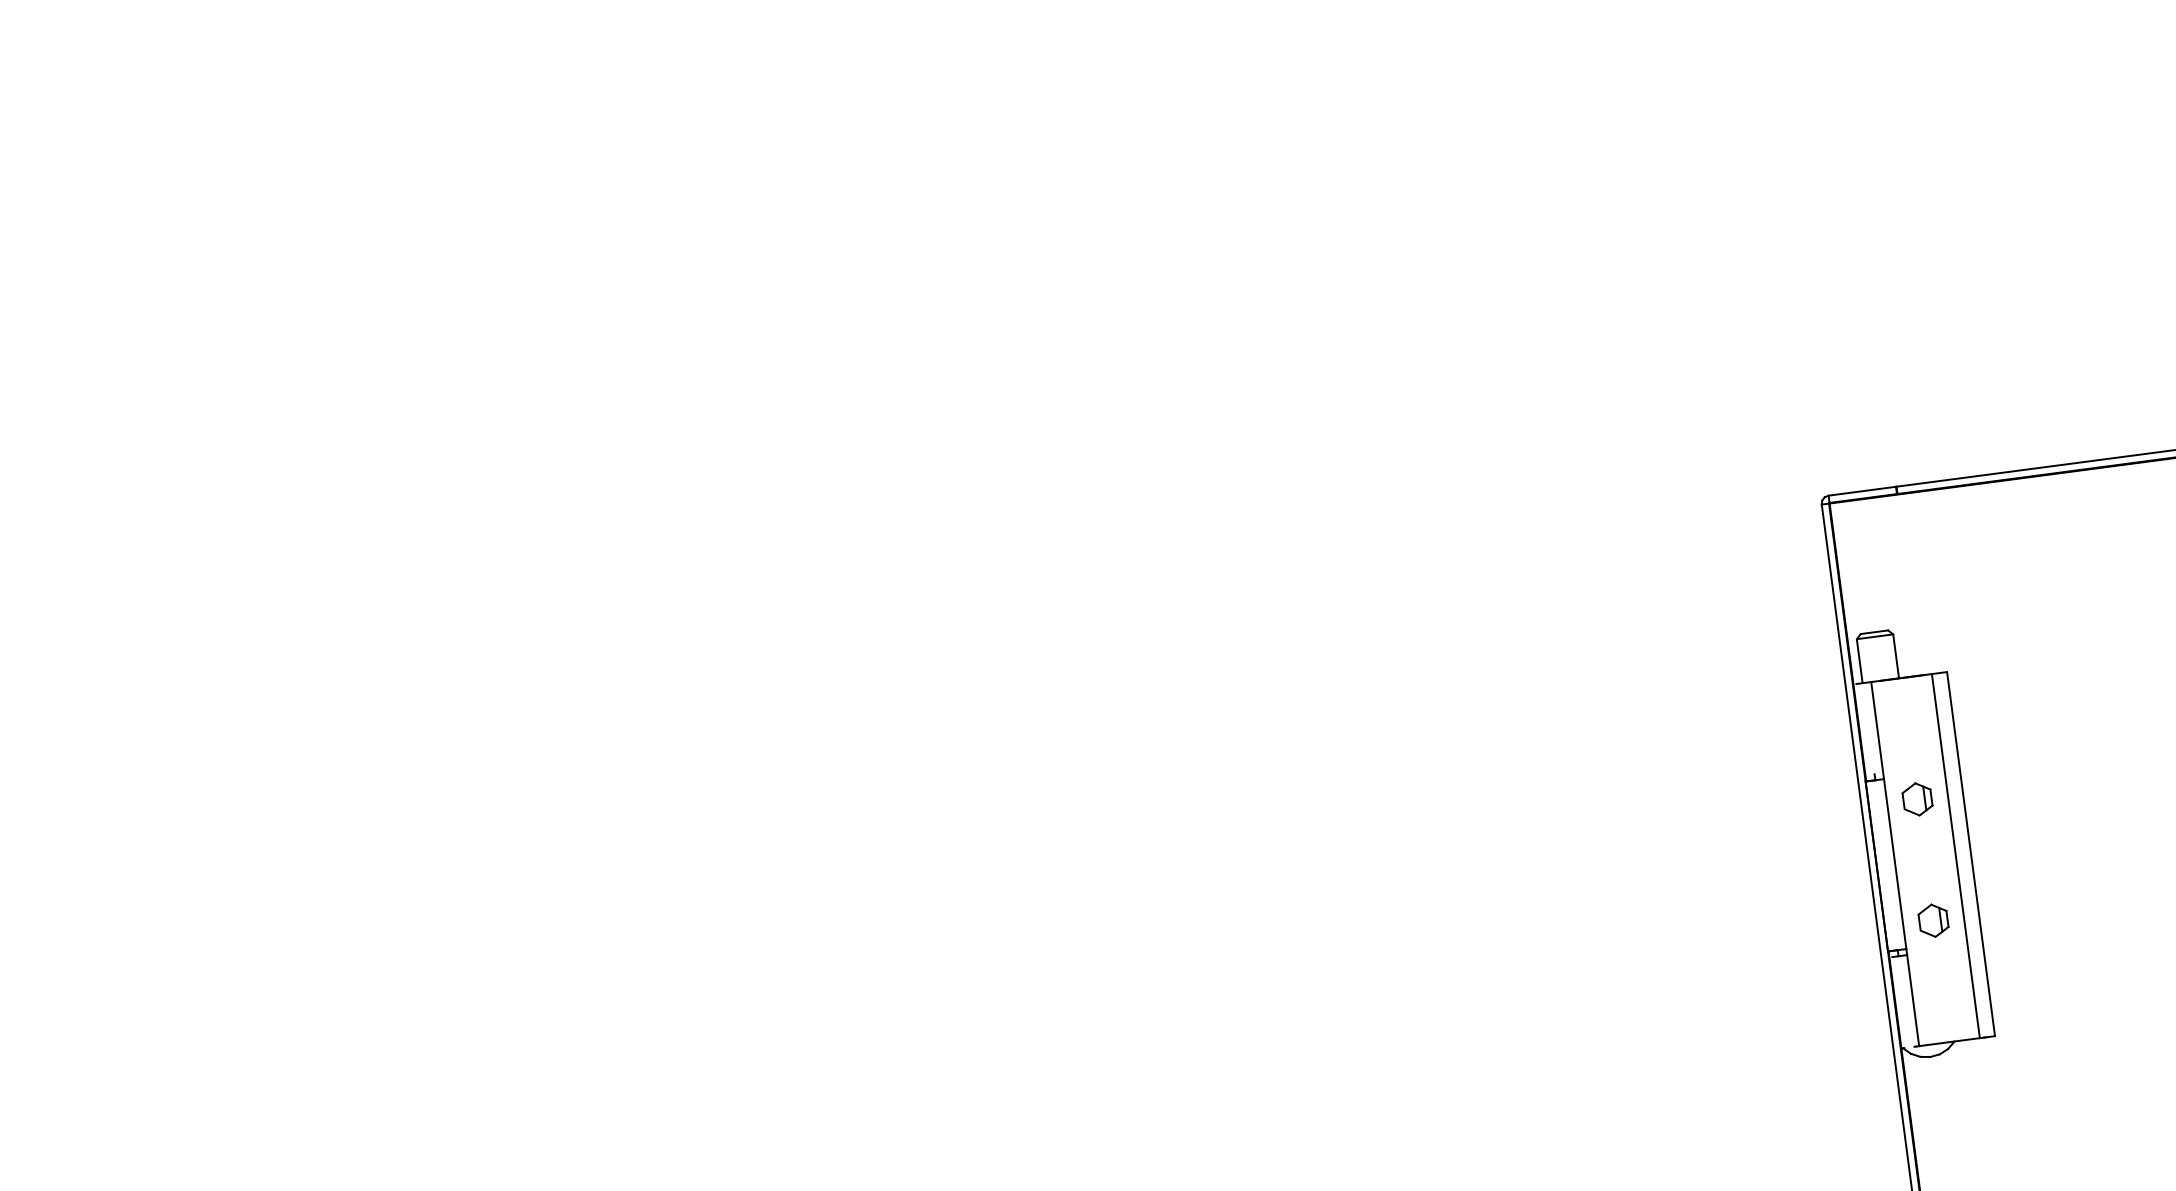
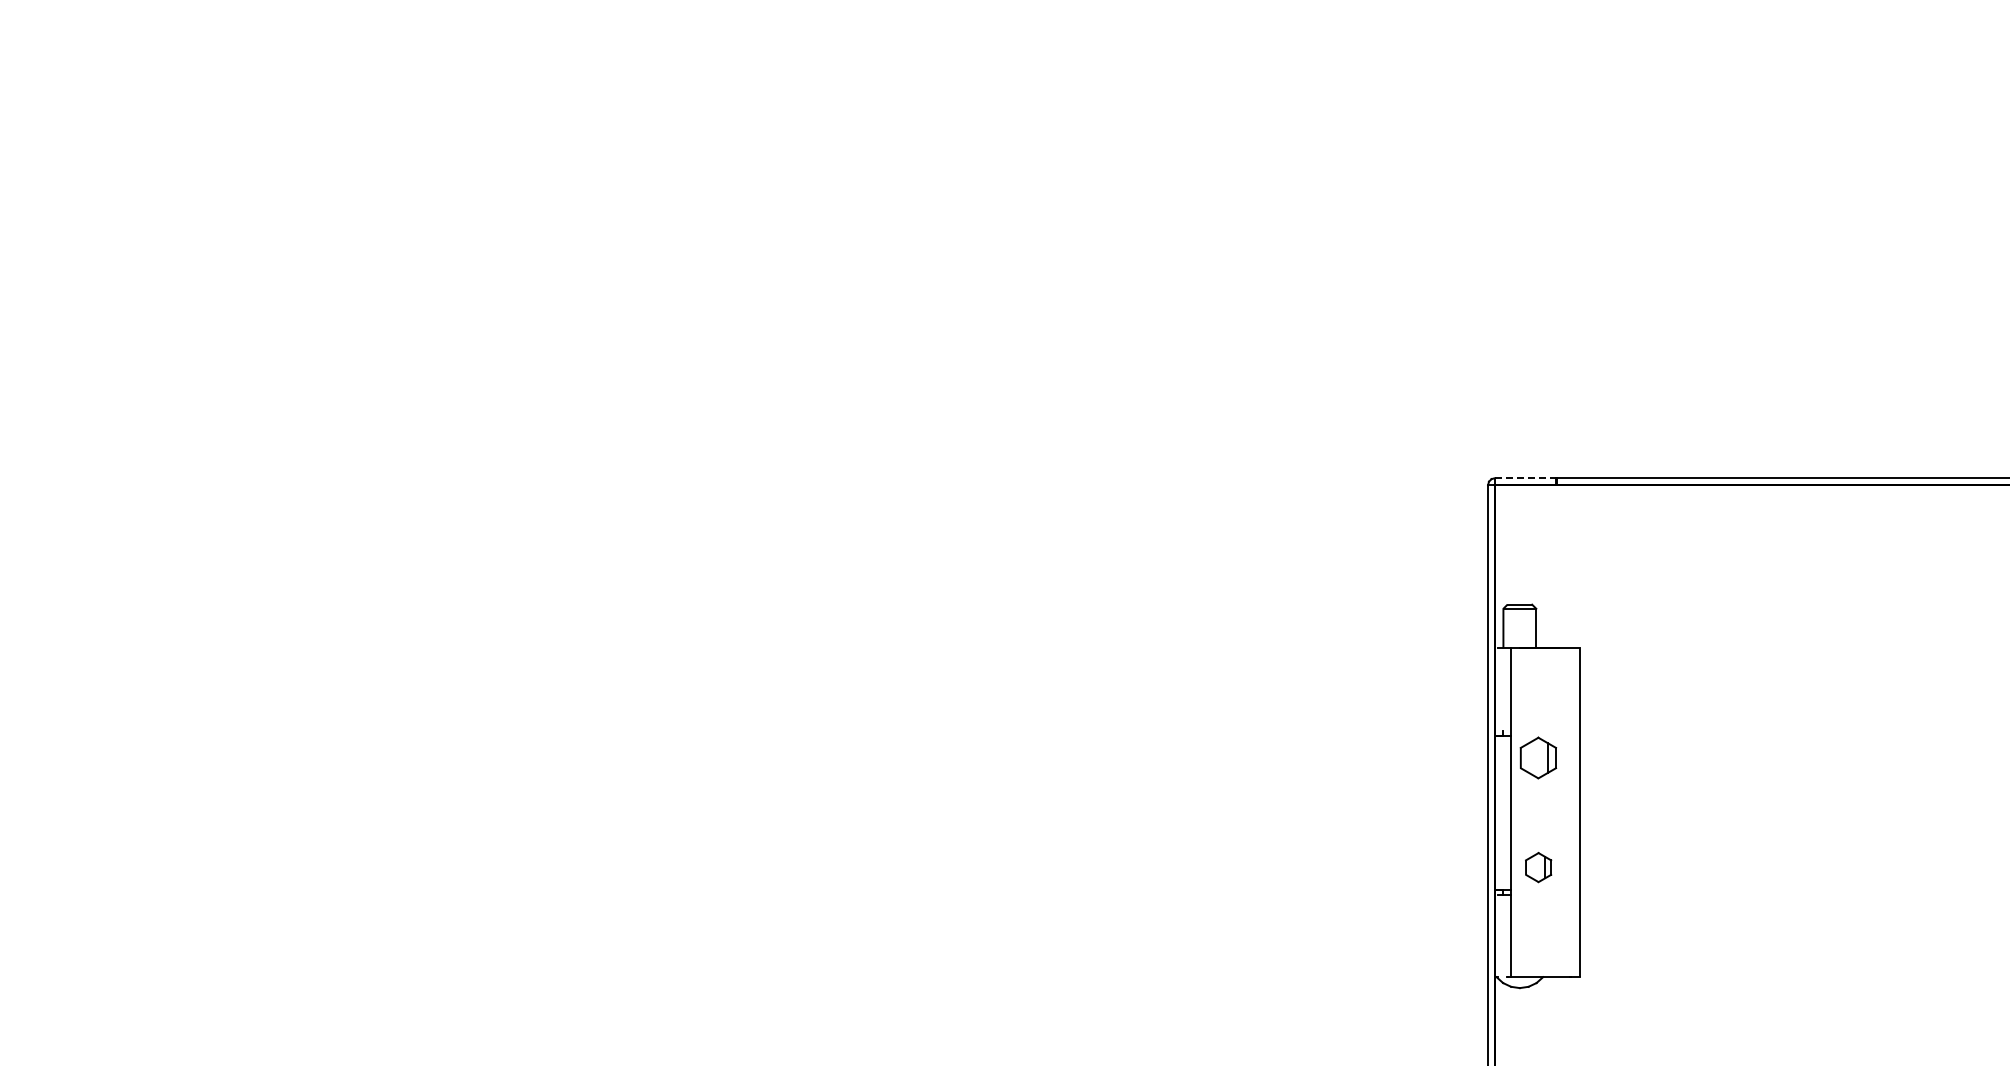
line: (1863, 491) -> (1526, 478), solid -> dashed
part: (1917, 798) -> (1538, 757), size x1.4
line: (1955, 855) -> (1565, 812), removed

